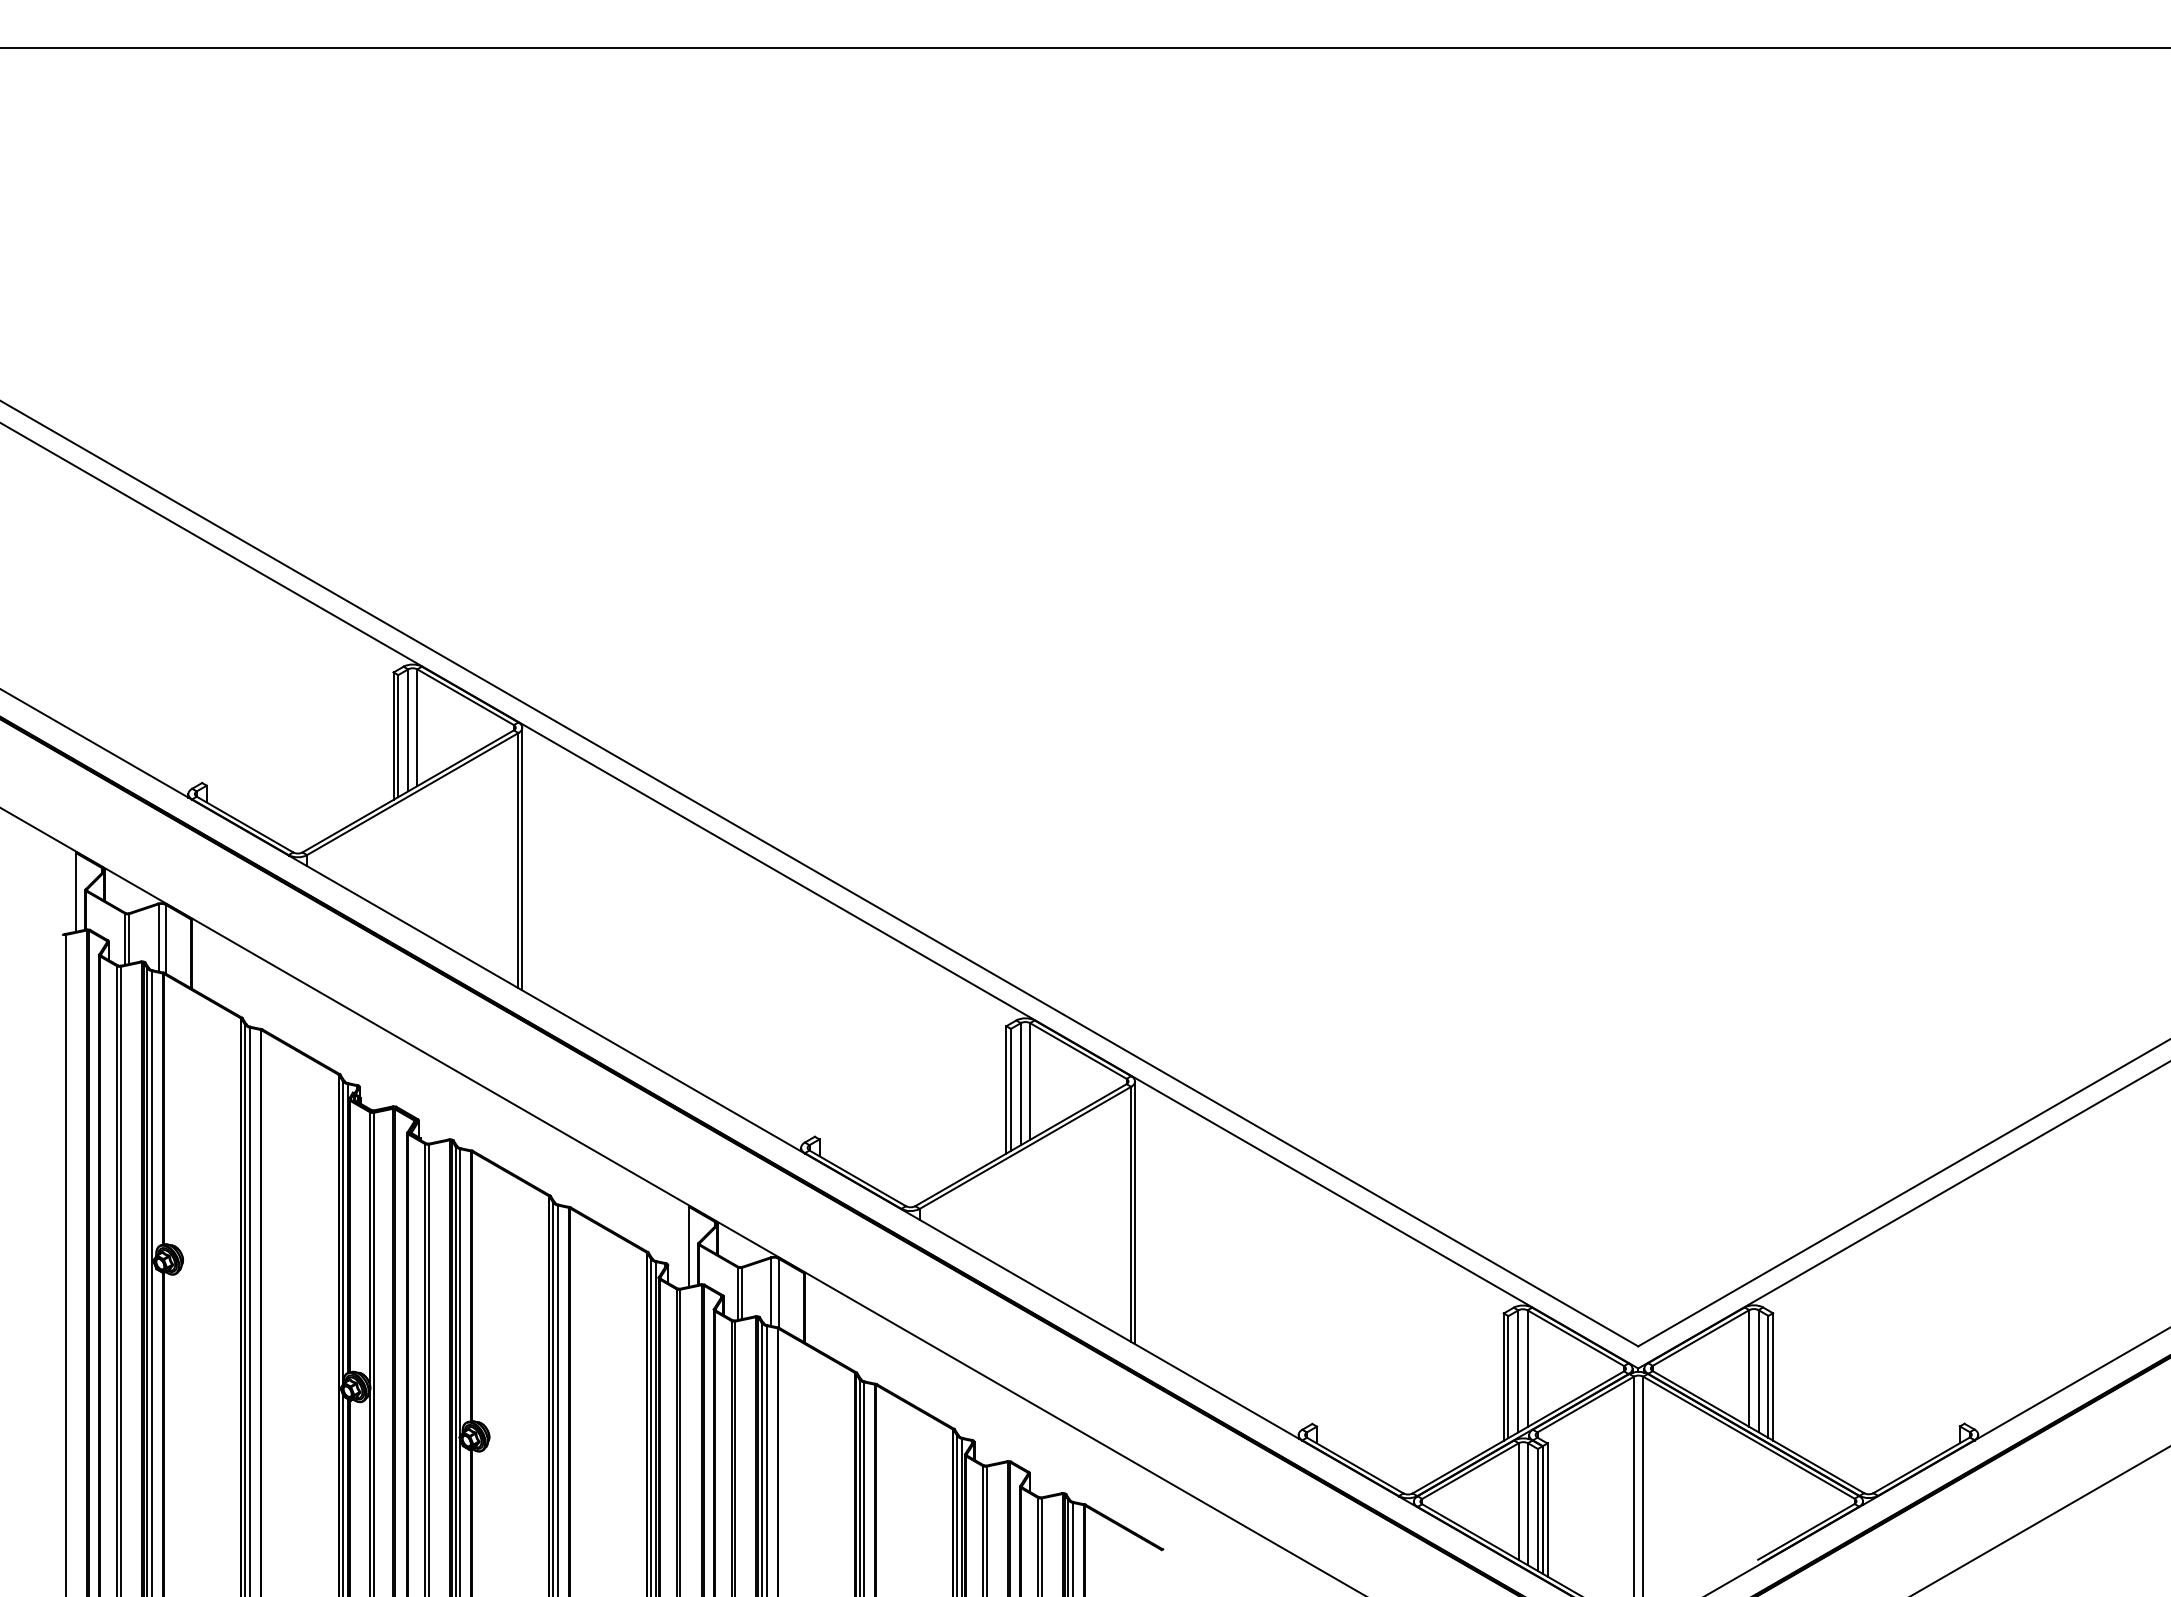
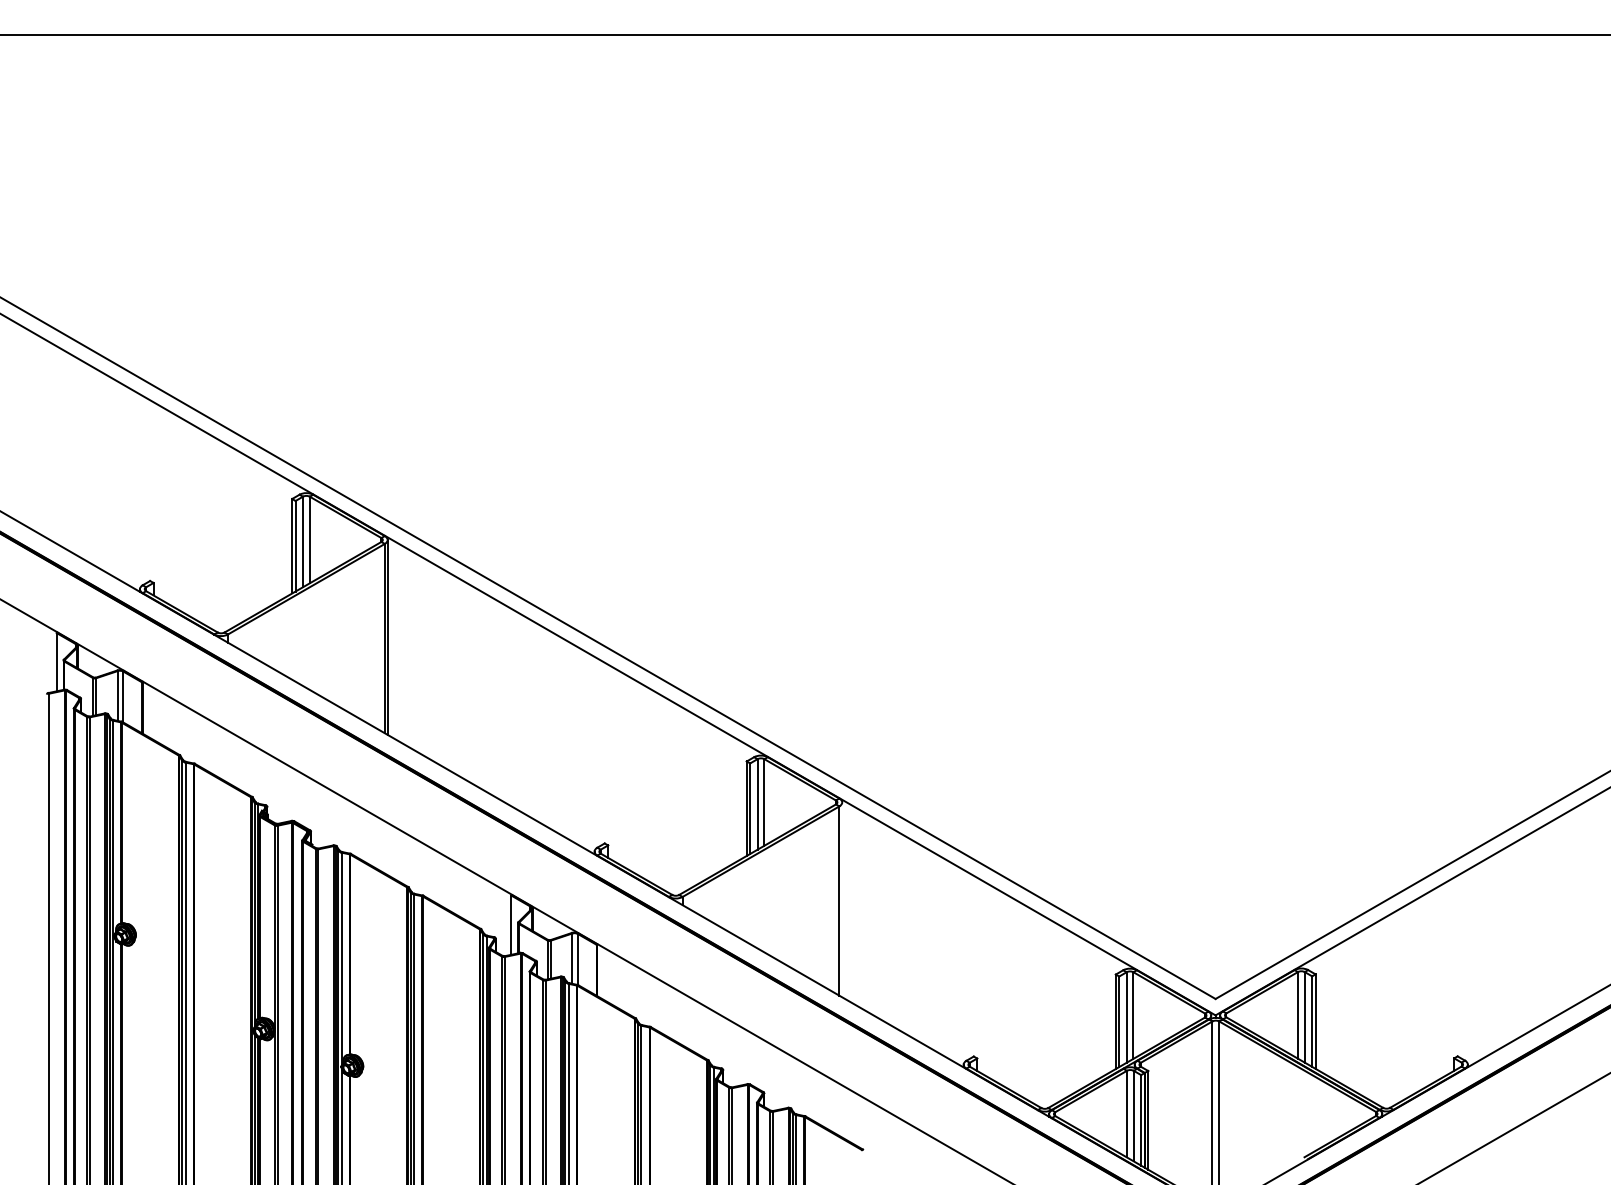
line: (1135, 1212) -> (842, 899), removed

